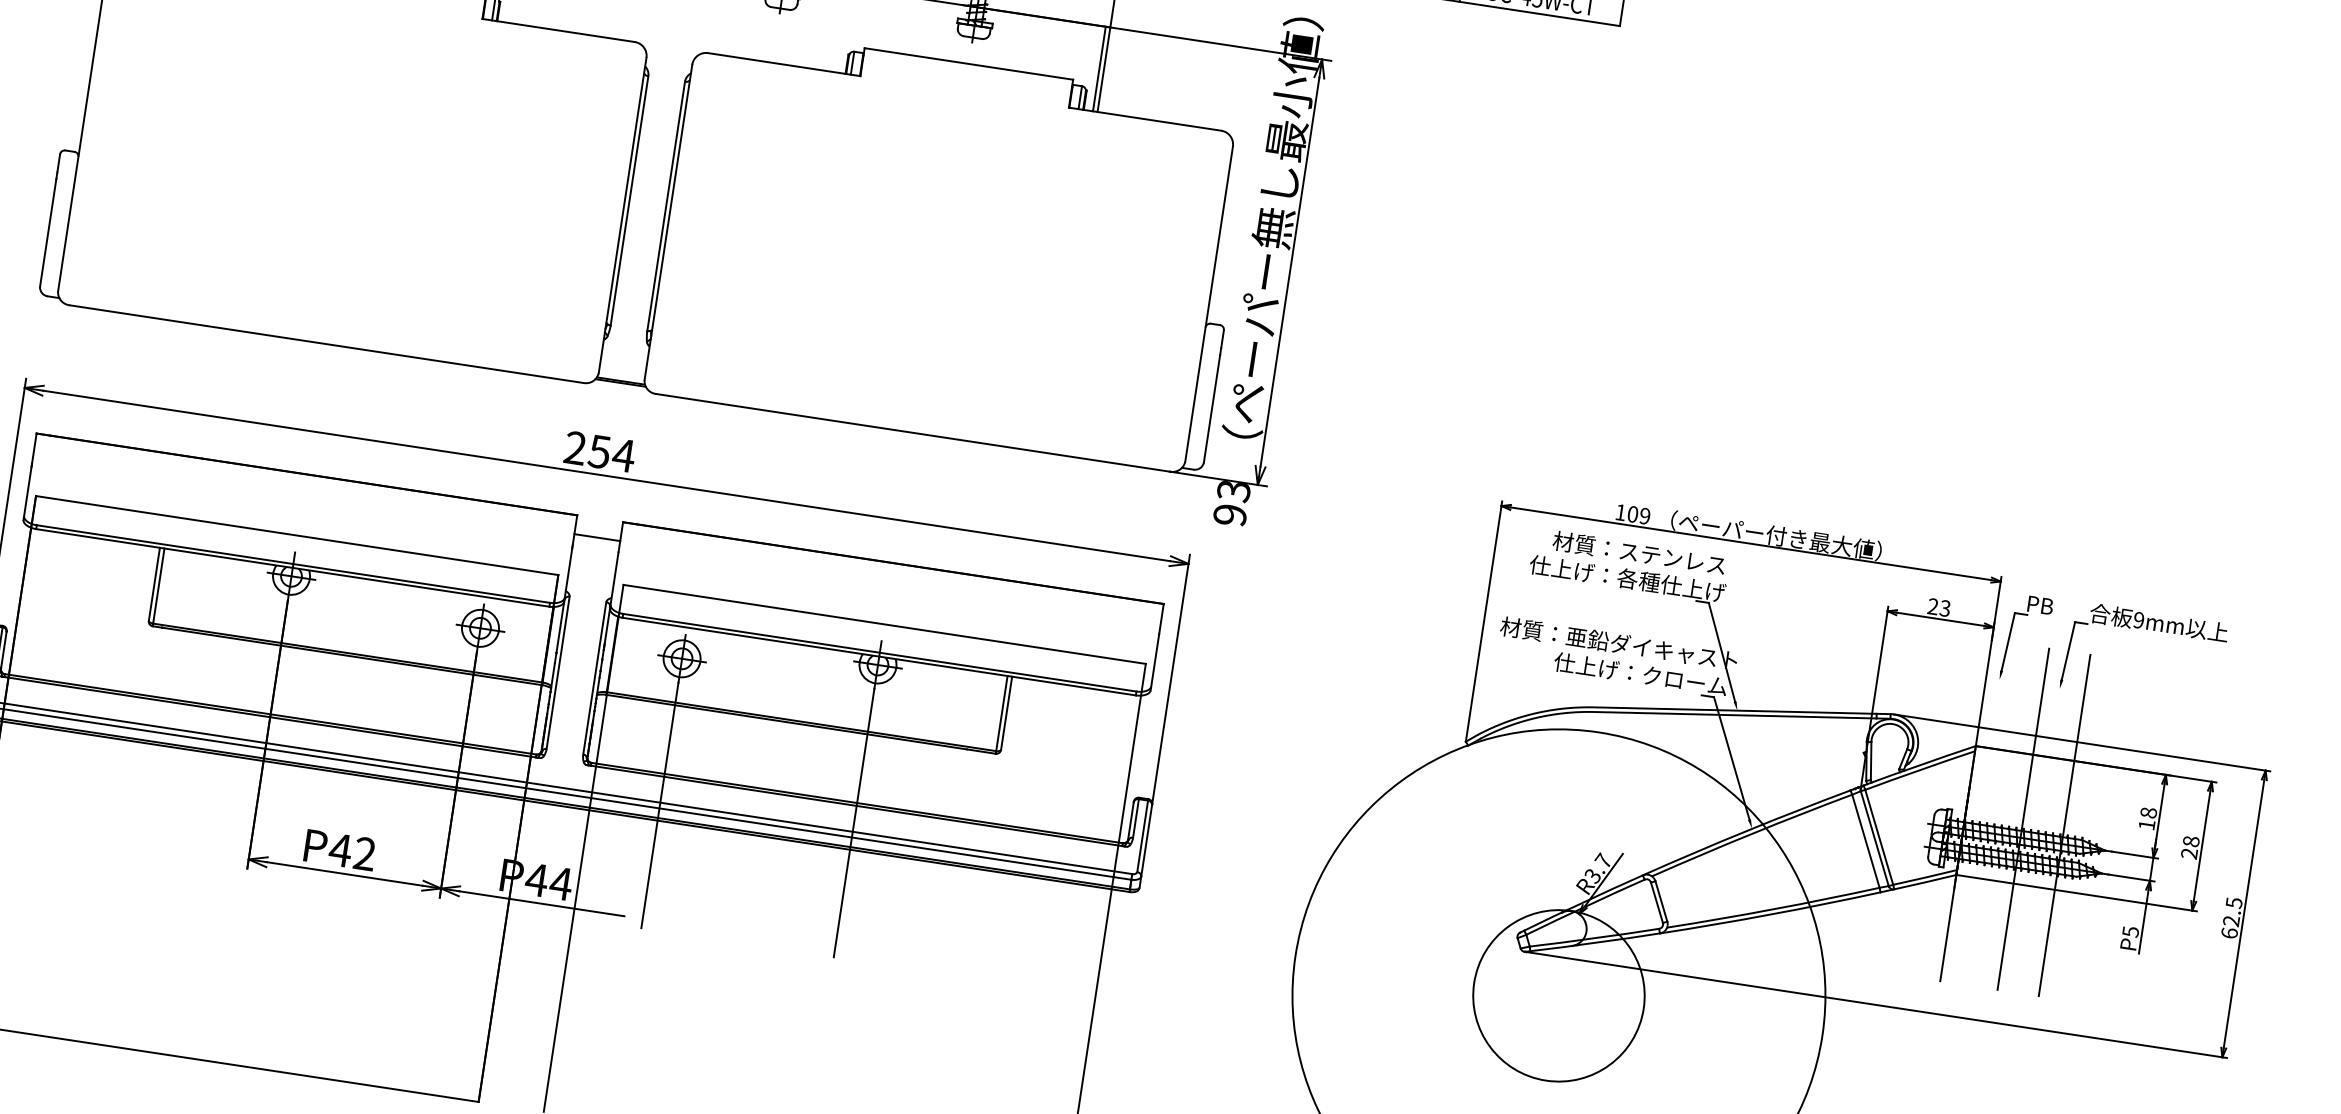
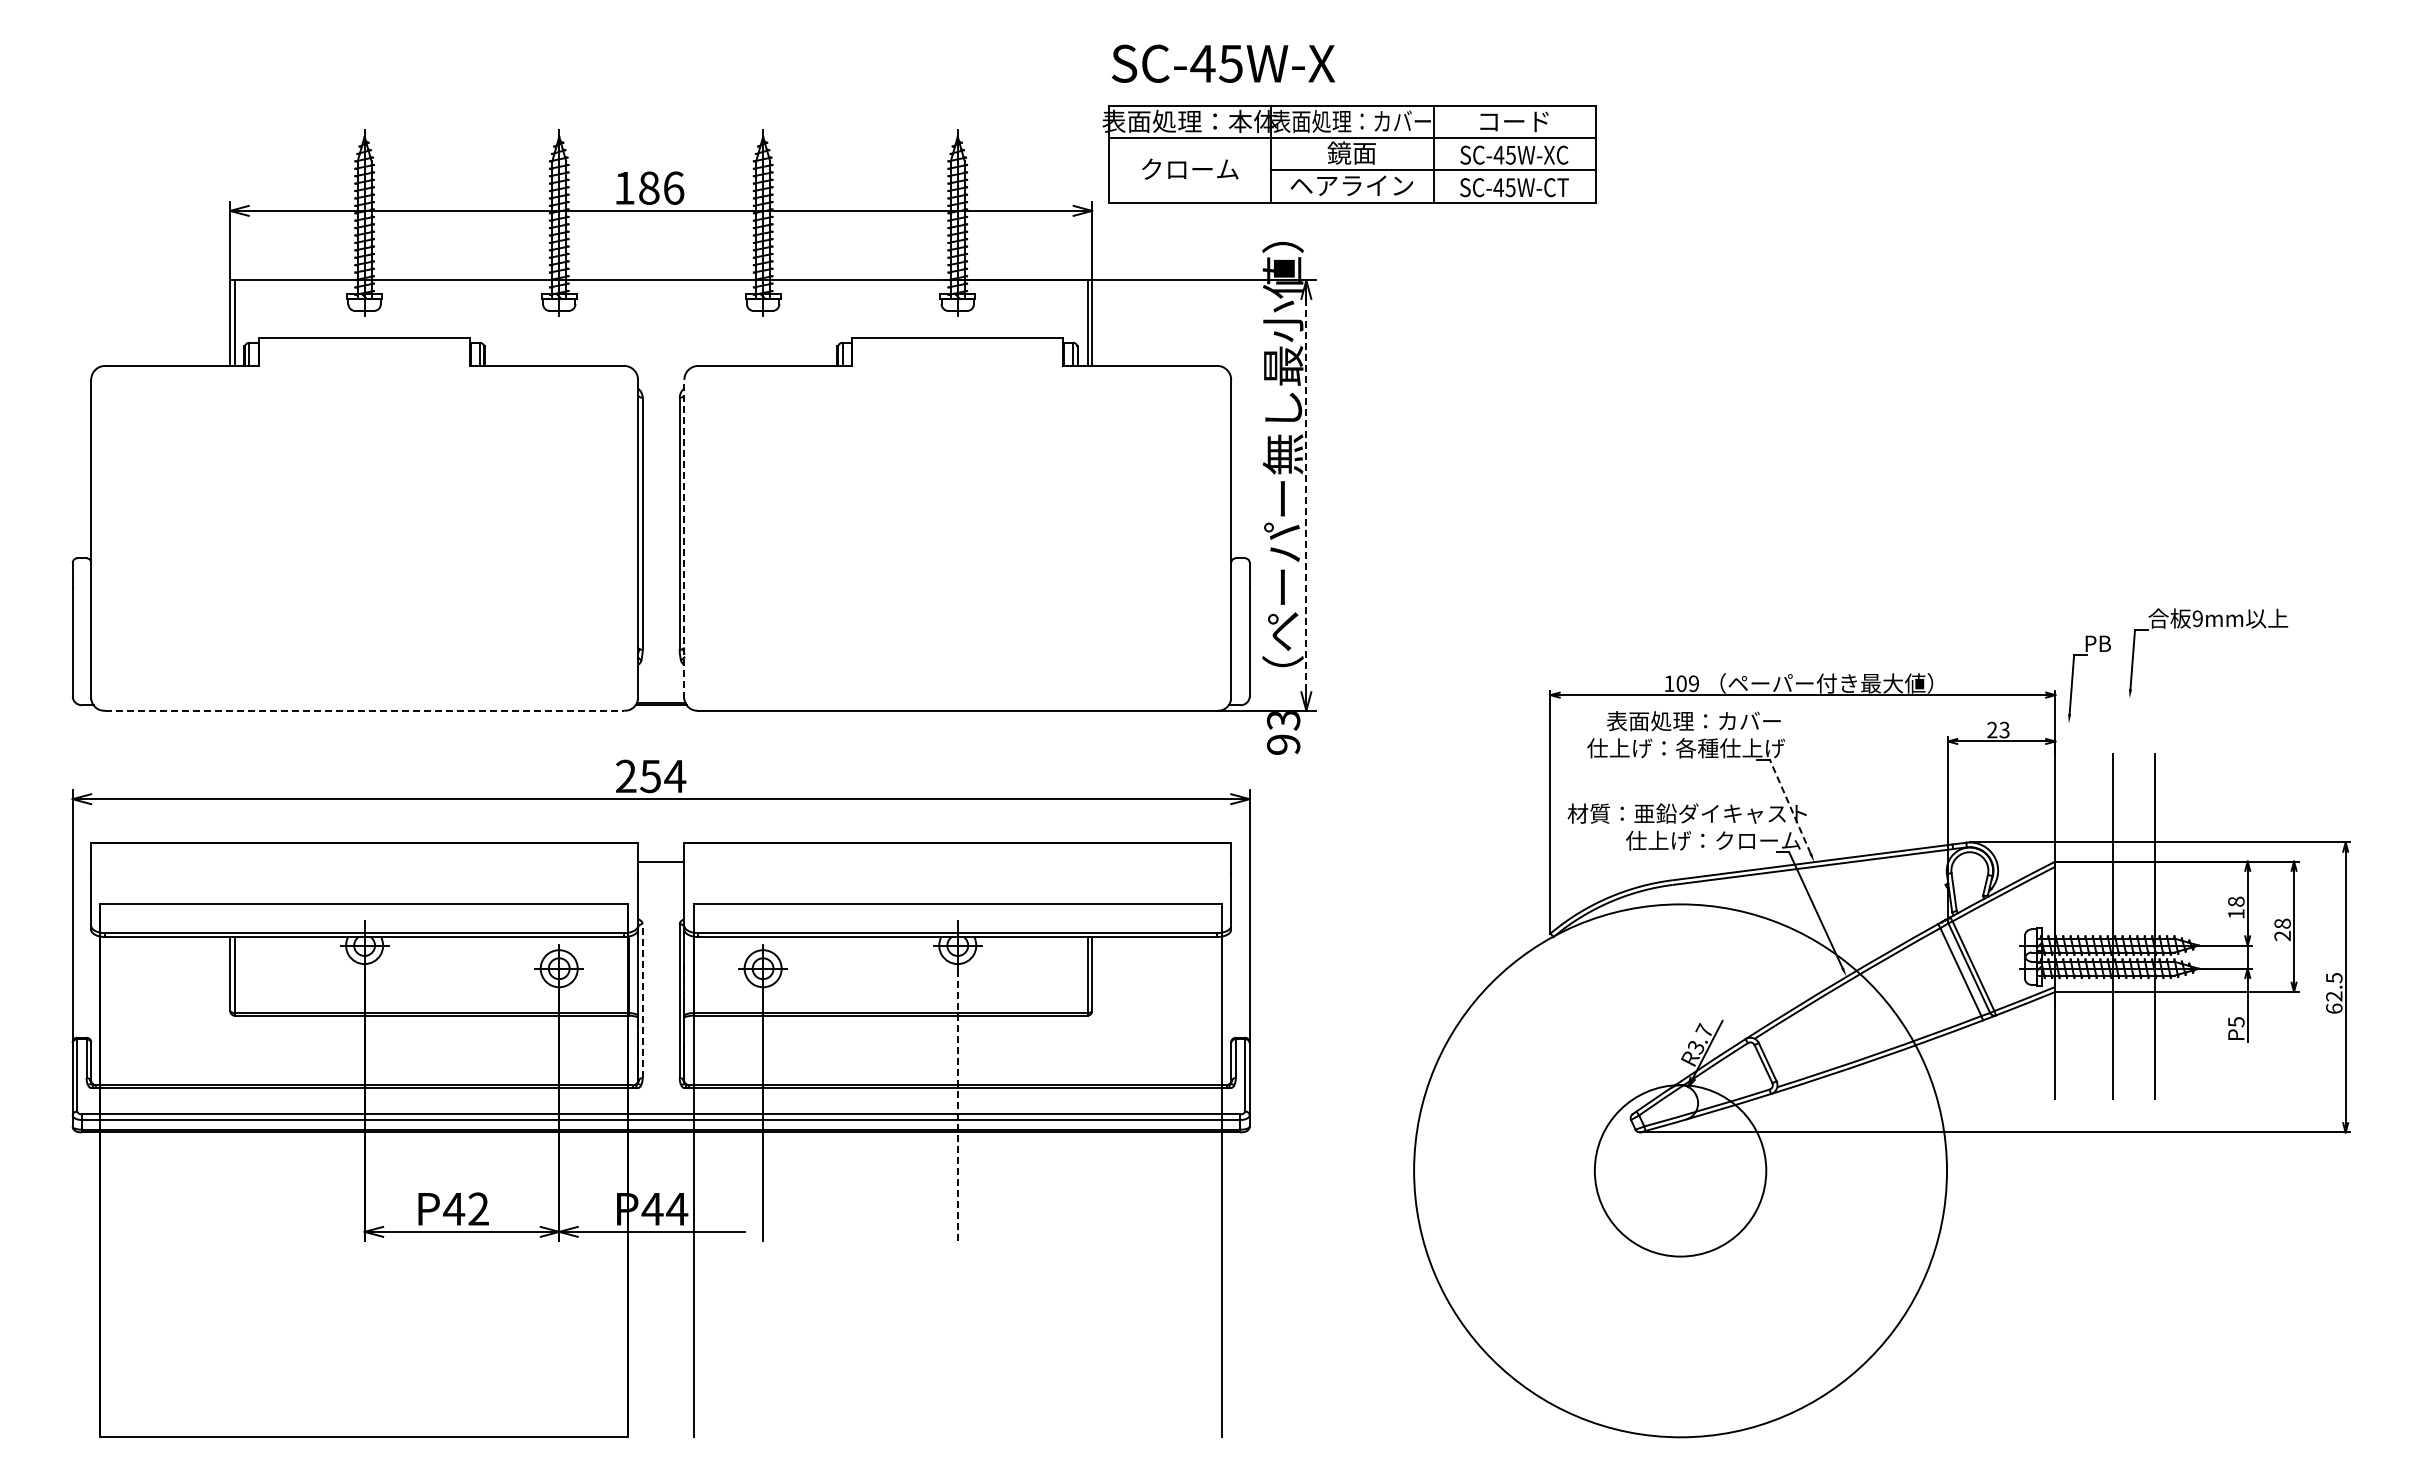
line: (668, 221) -> (684, 538), solid -> dashed
line: (1290, 272) -> (1306, 495), solid -> dashed
line: (326, 343) -> (364, 710), solid -> dashed
text: (1638, 553) -> (1693, 721), 材質：ステンレス -> 表面処理：カバー
part: (2148, 629) -> (2208, 626), moved
part: (2010, 636) -> (2073, 678), moved
line: (1722, 652) -> (1790, 806), solid -> dashed
line: (557, 673) -> (642, 1001), solid -> dashed
line: (853, 823) -> (957, 1105), solid -> dashed

